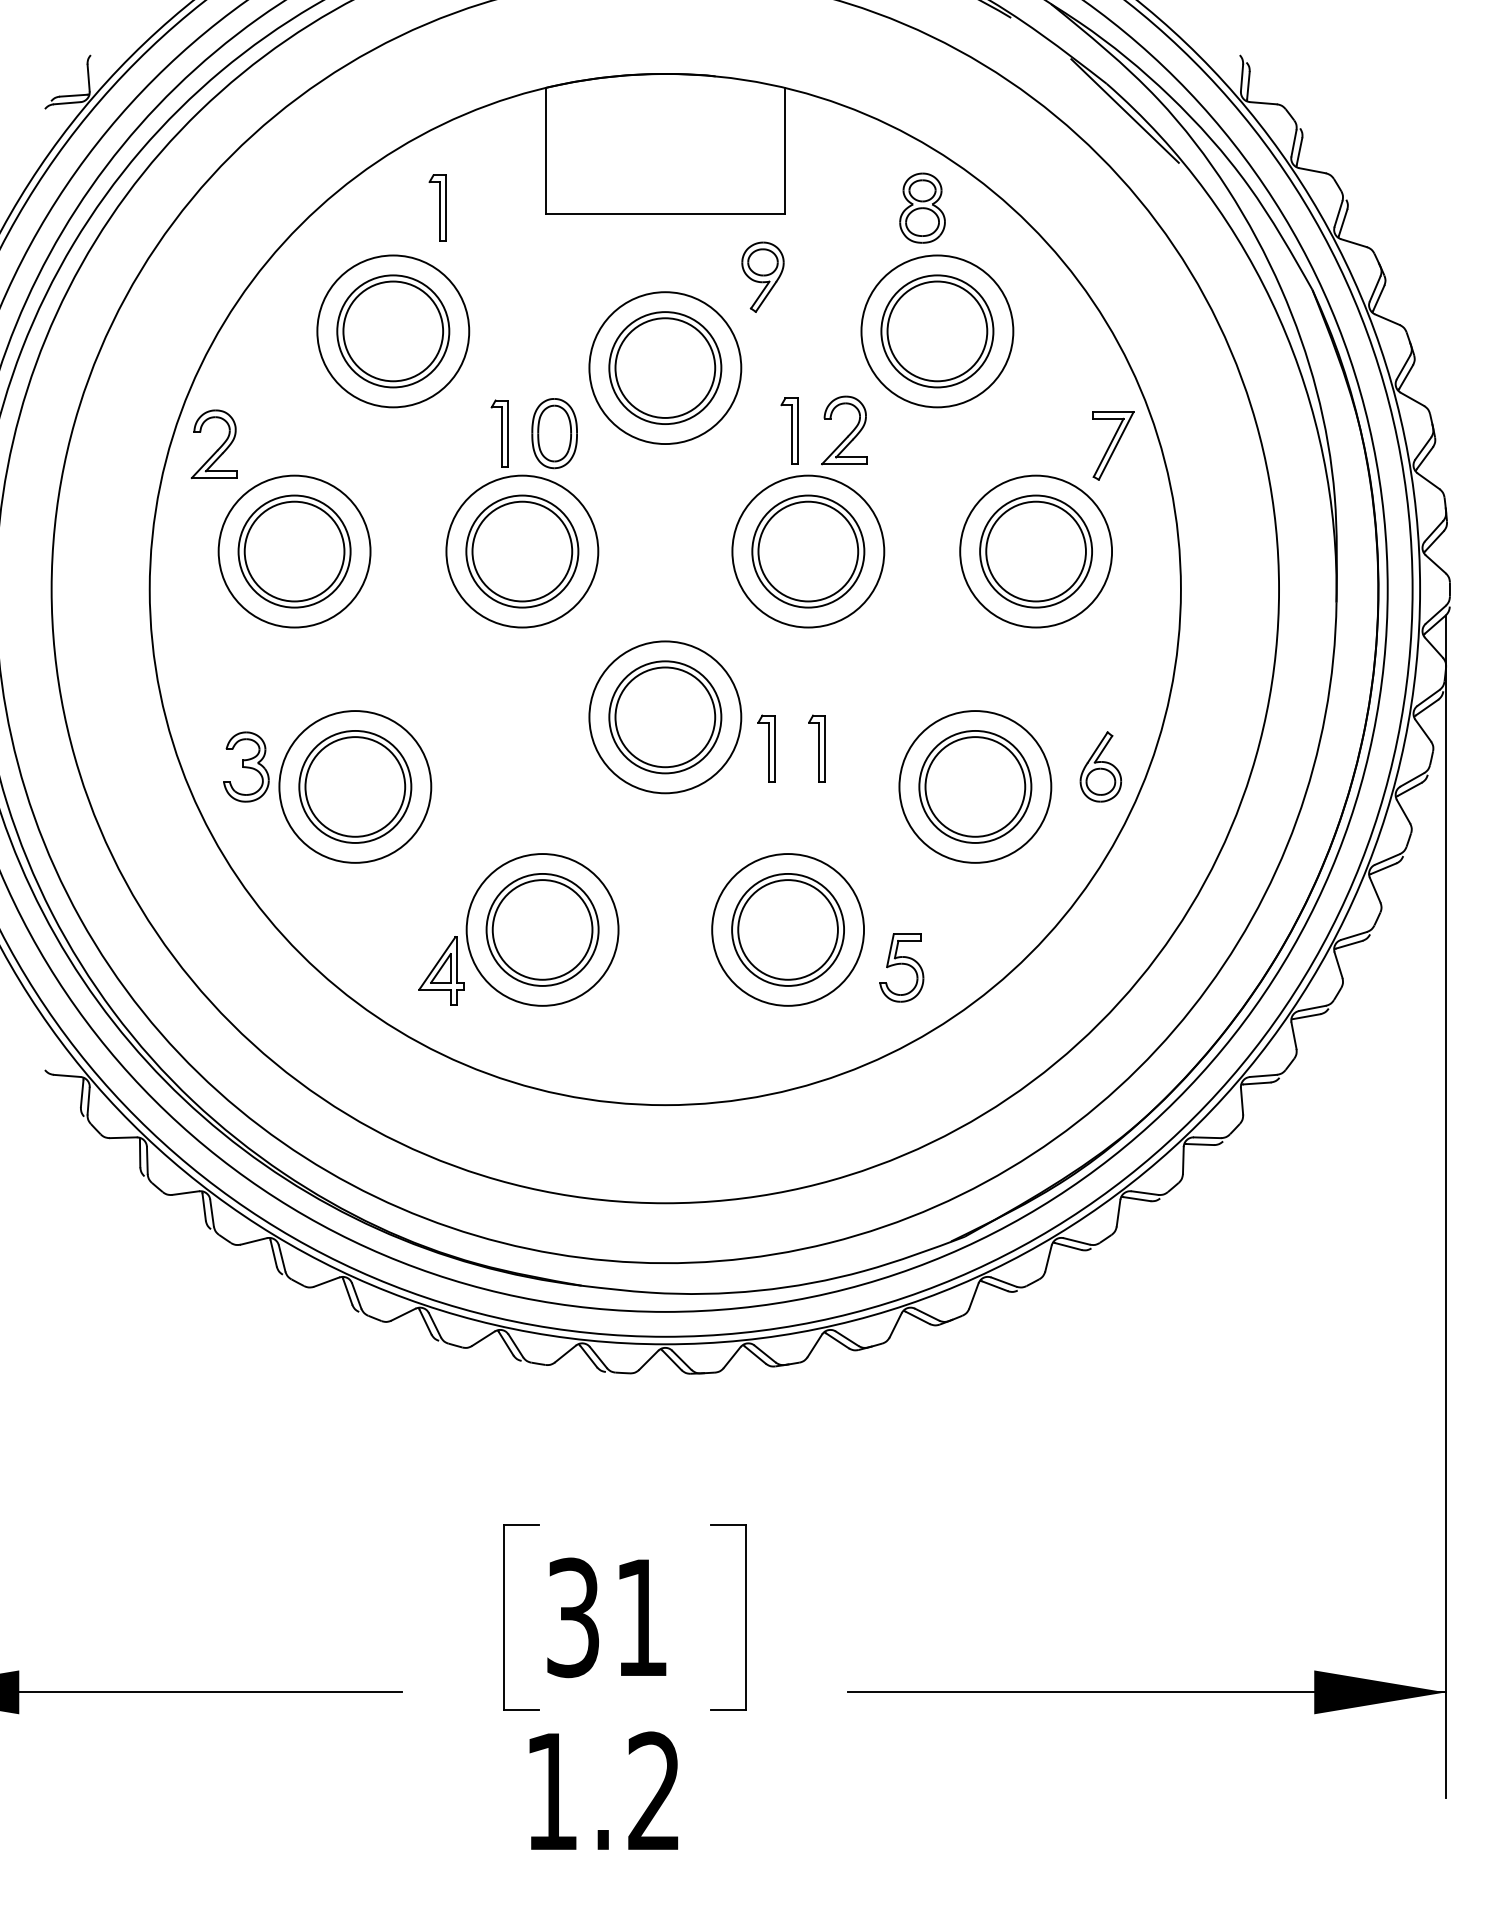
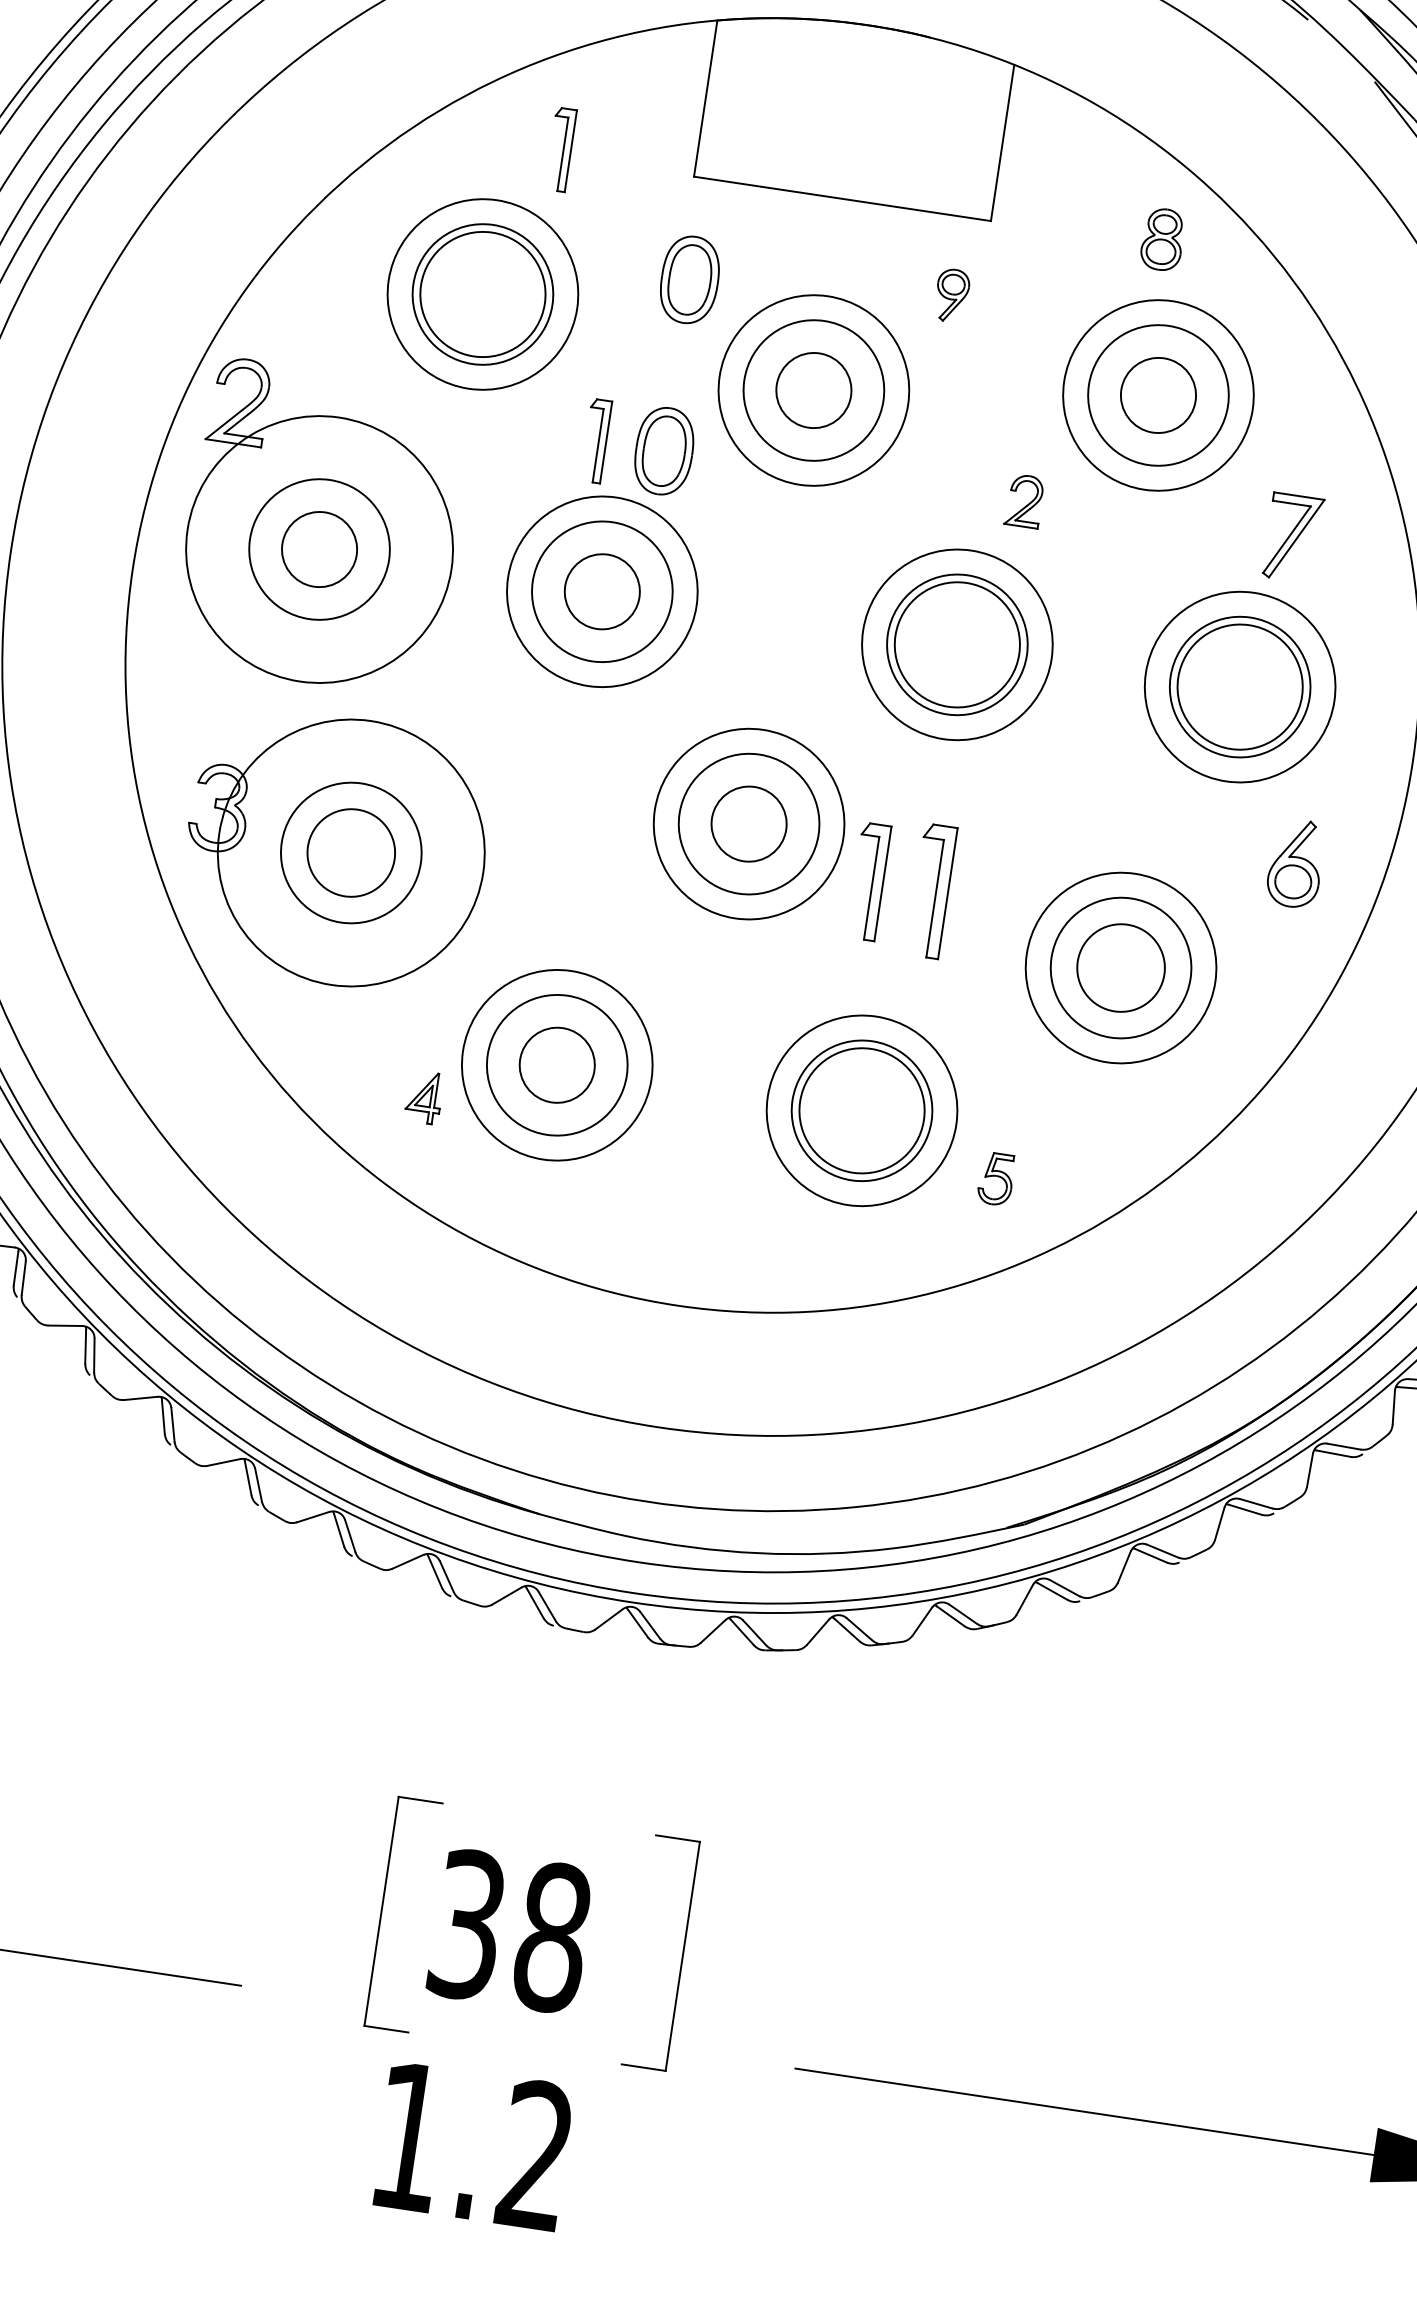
part: (922, 207) -> (1162, 238), size x0.7
part: (762, 276) -> (951, 294), size x0.6
part: (554, 295) -> (689, 279), added
circle: (937, 331) -> (1158, 395), size x0.6
circle: (665, 367) -> (814, 389), size x0.6
part: (789, 430) -> (956, 491), removed
part: (844, 430) -> (1024, 501), size x0.6
part: (1113, 445) -> (1293, 537), moved
circle: (294, 551) -> (319, 549), size x0.6
circle: (294, 551) -> (319, 549), size x1.4
circle: (522, 551) -> (602, 591), size x0.6
circle: (665, 717) -> (749, 824), size x0.6
part: (766, 748) -> (868, 881), size x1.4
part: (816, 748) -> (930, 890), size x1.6
part: (1100, 766) -> (1295, 862), moved
circle: (355, 786) -> (351, 852), size x0.7
circle: (355, 786) -> (351, 852), size x1.4
circle: (975, 786) -> (1121, 967), size x0.7
circle: (542, 929) -> (557, 1064), size x0.6
part: (901, 967) -> (995, 1178), size x0.6
part: (441, 970) -> (424, 1096), size x0.6
text: (641, 1617) -> (552, 1937), 31 -> 38

